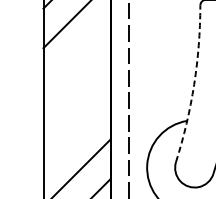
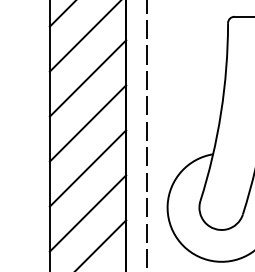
line: (76, 54) -> (87, 78), added
arc: (194, 85) -> (221, 113), dashed -> solid
line: (76, 93) -> (87, 123), added
line: (76, 133) -> (87, 168), added

